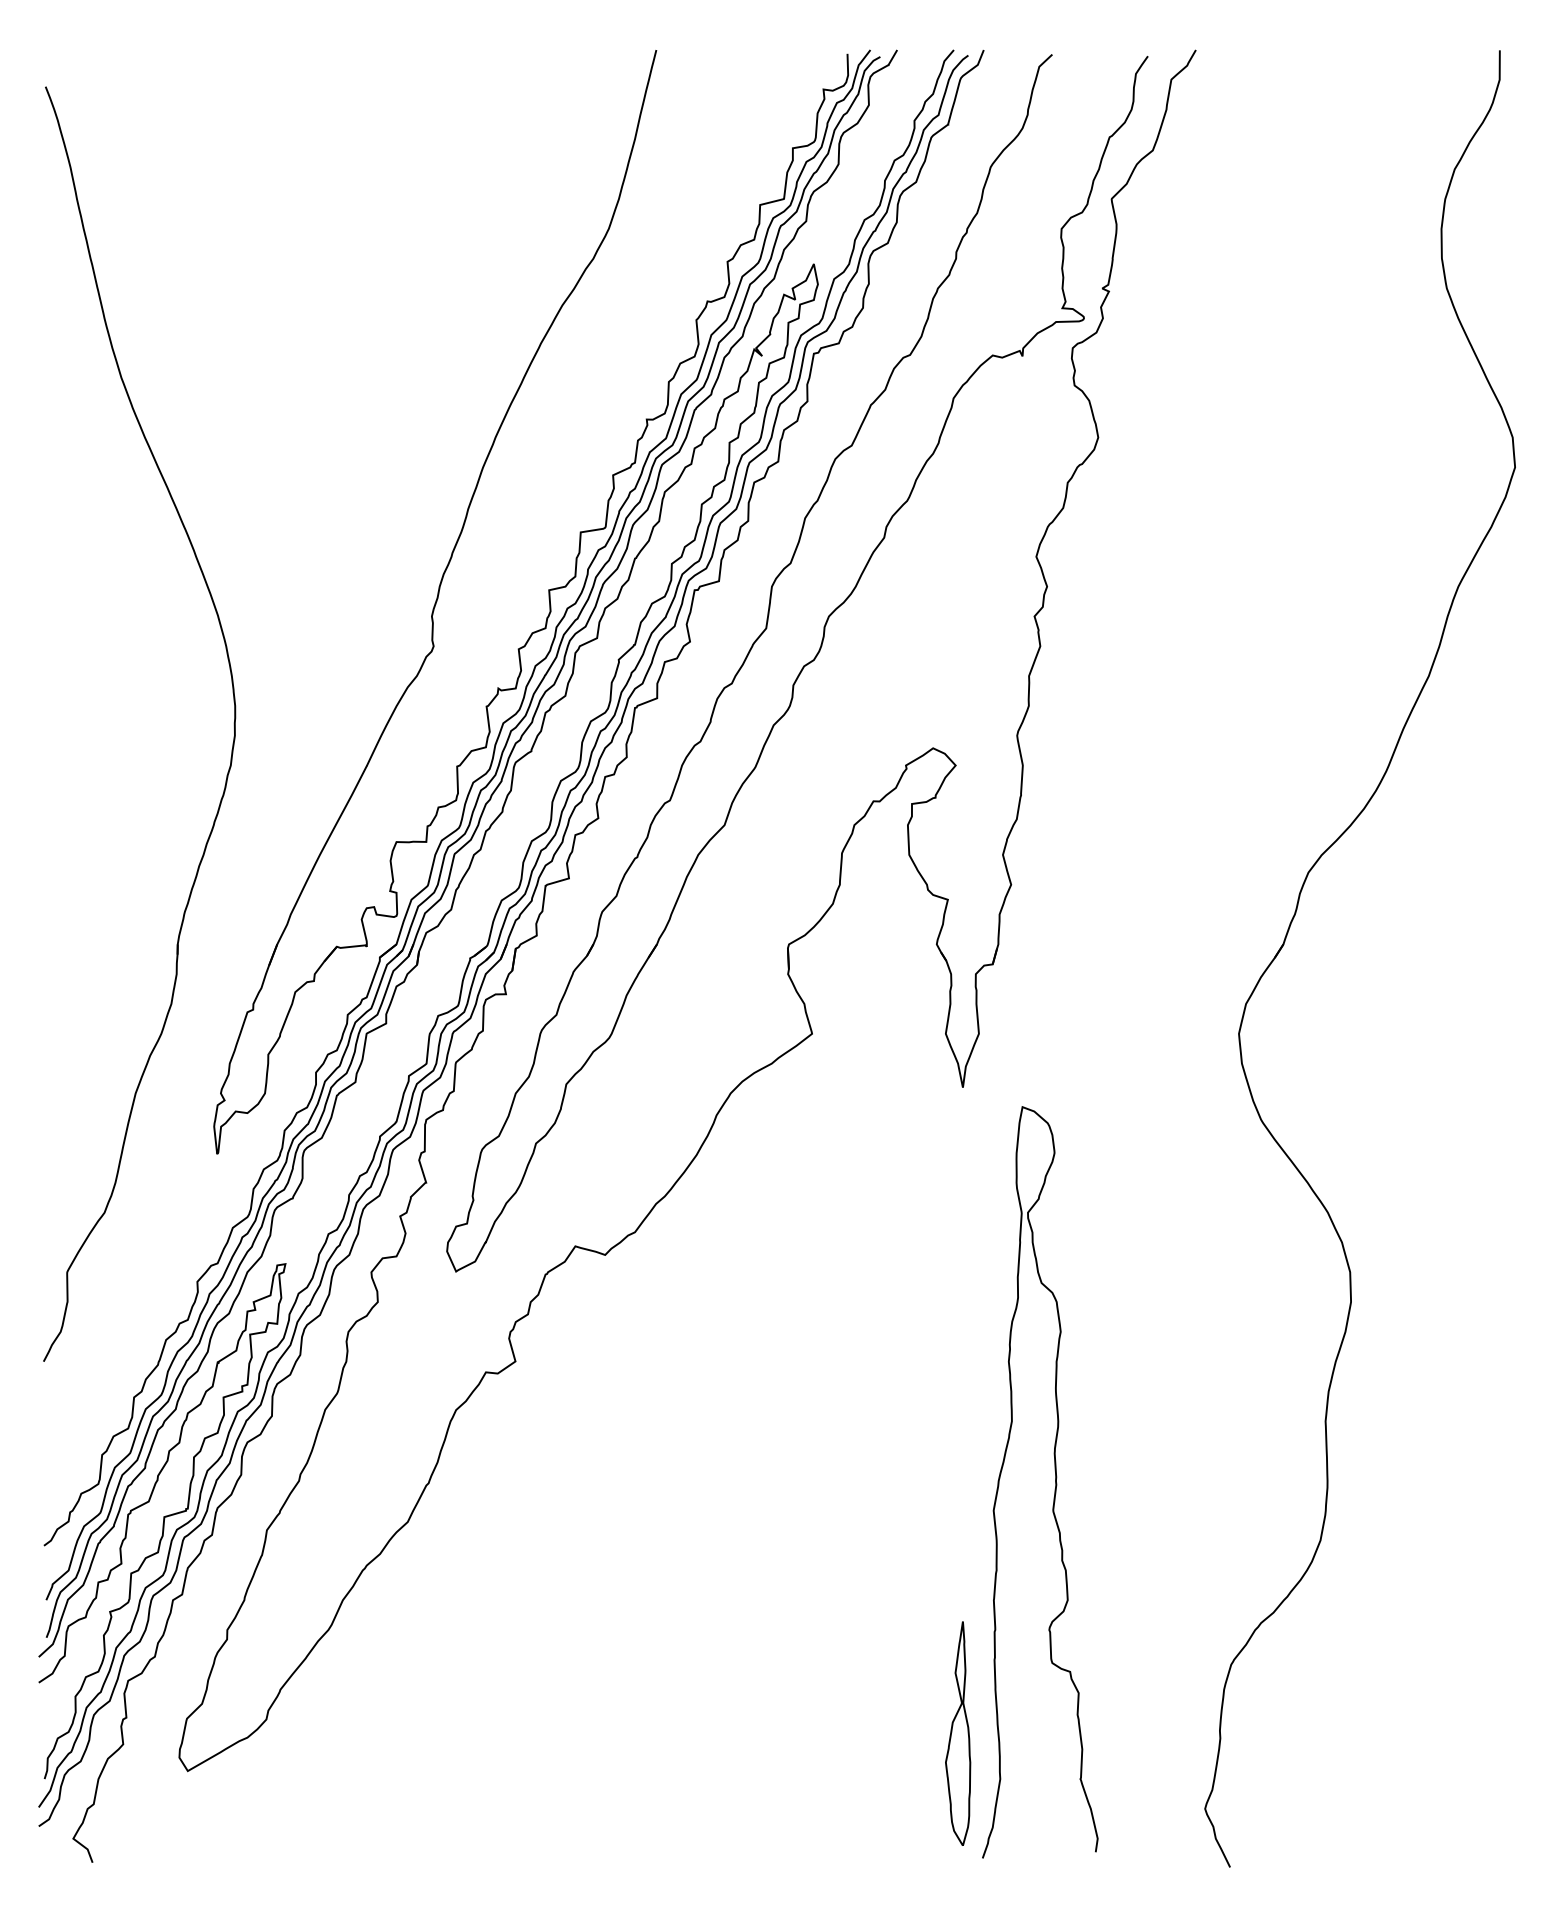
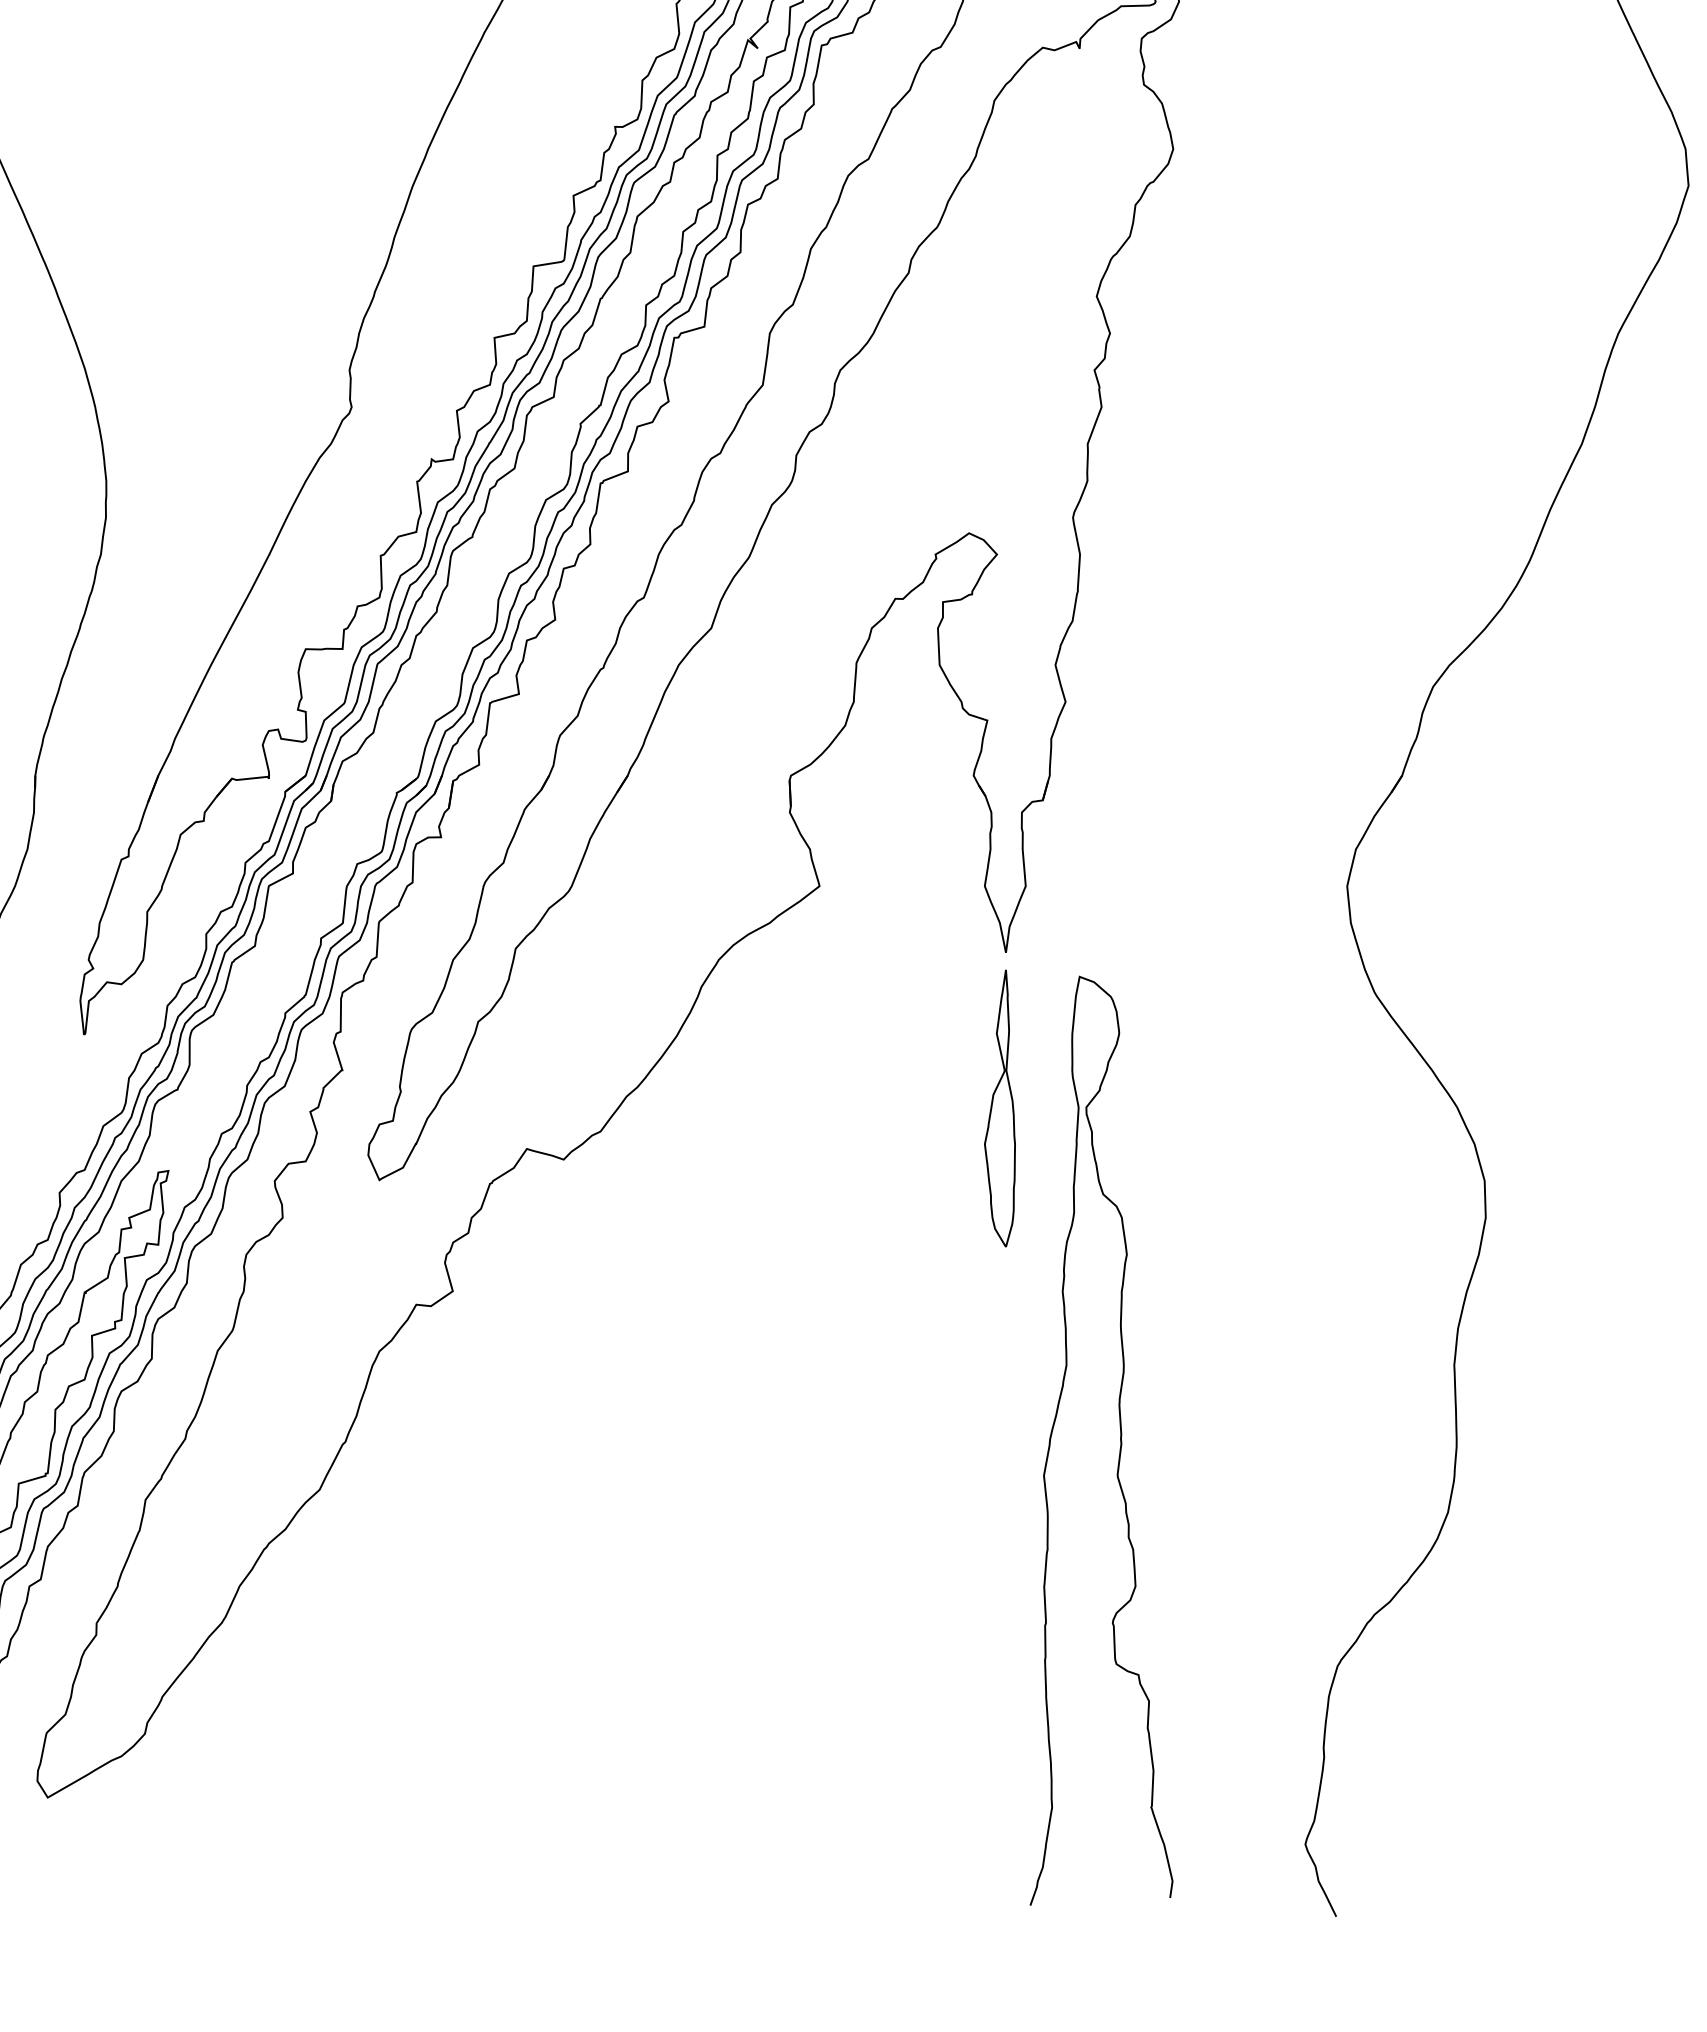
part: (958, 1733) -> (1000, 1108), moved

